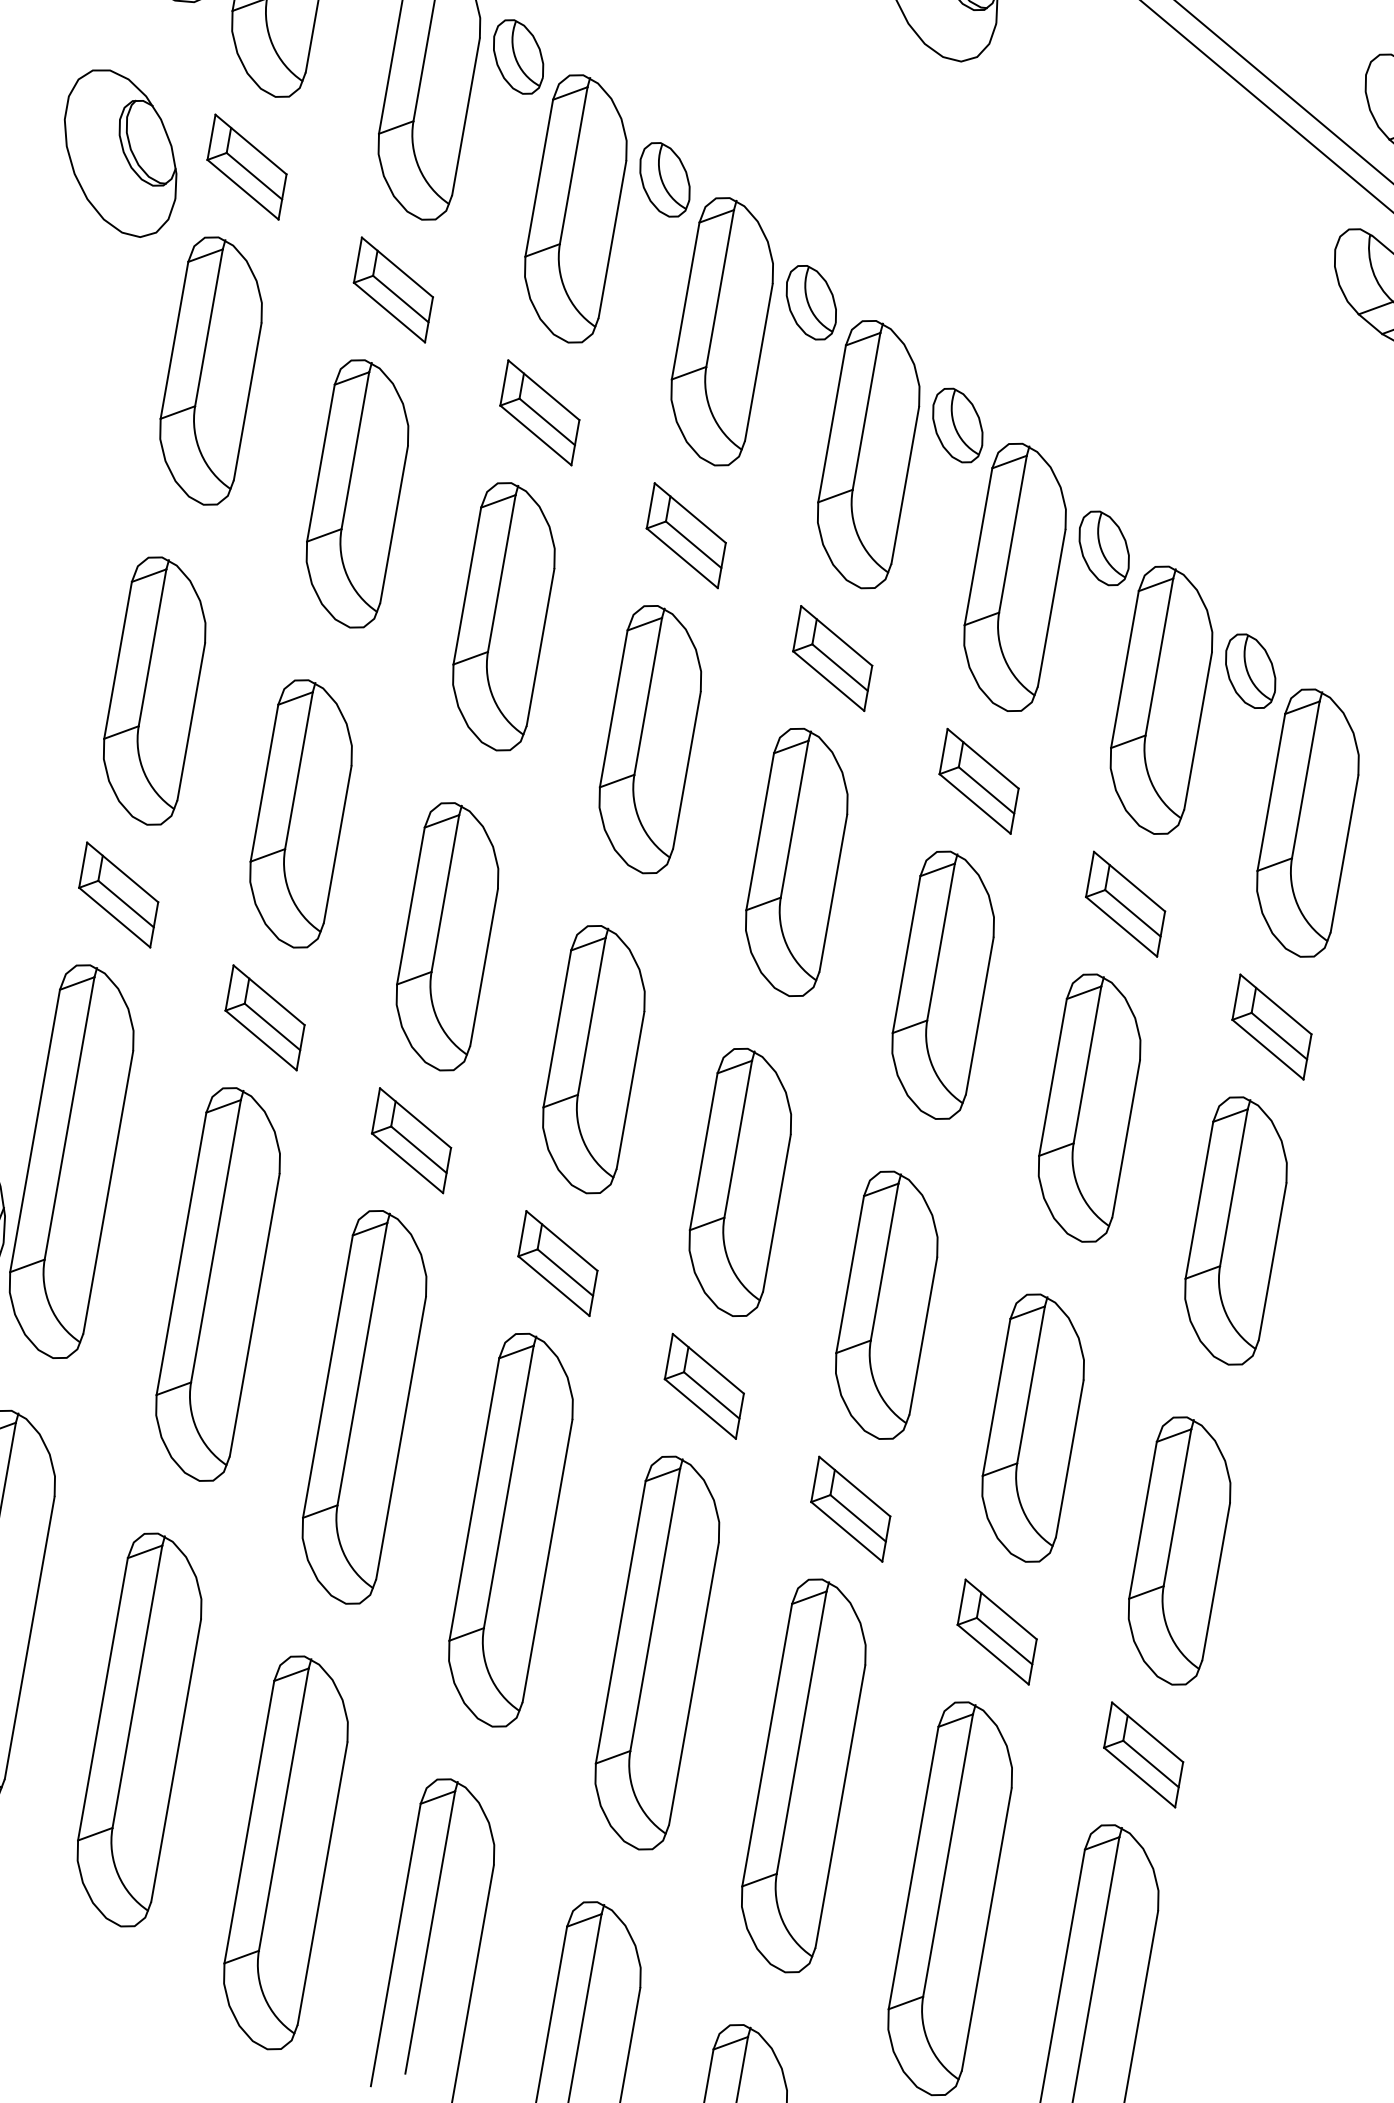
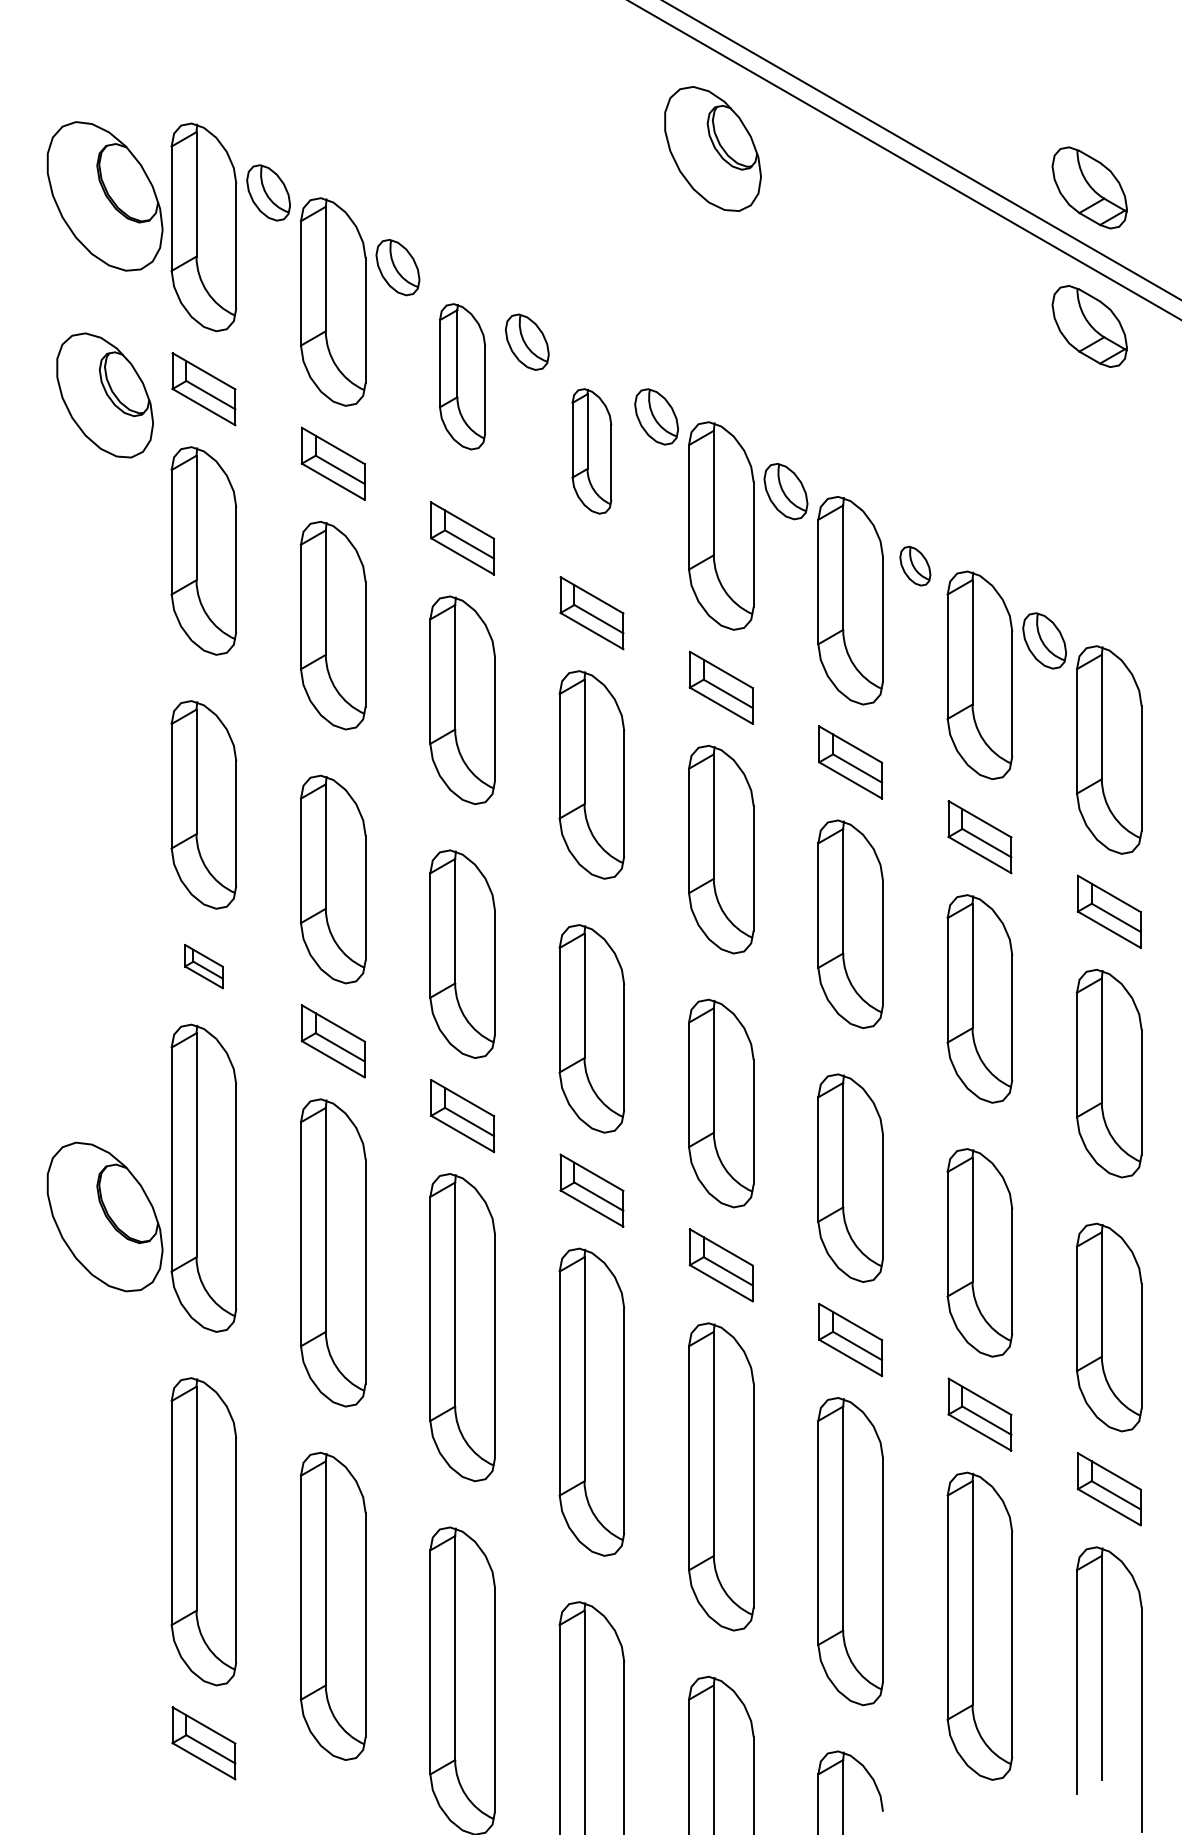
part: (575, 208) -> (462, 376), size x0.7
part: (721, 331) -> (591, 451), size x0.6
part: (1104, 547) -> (915, 565), size x0.7
part: (118, 894) -> (203, 966), size x0.6

